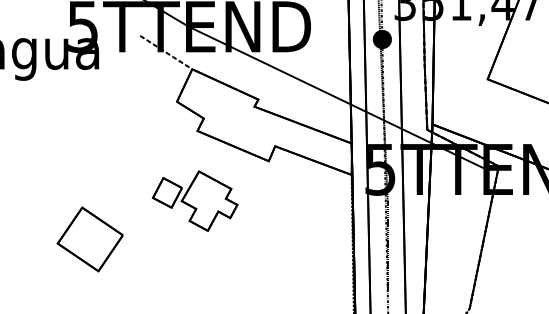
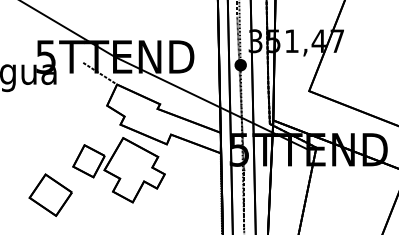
part: (194, 201) -> (118, 170), size x1.67

